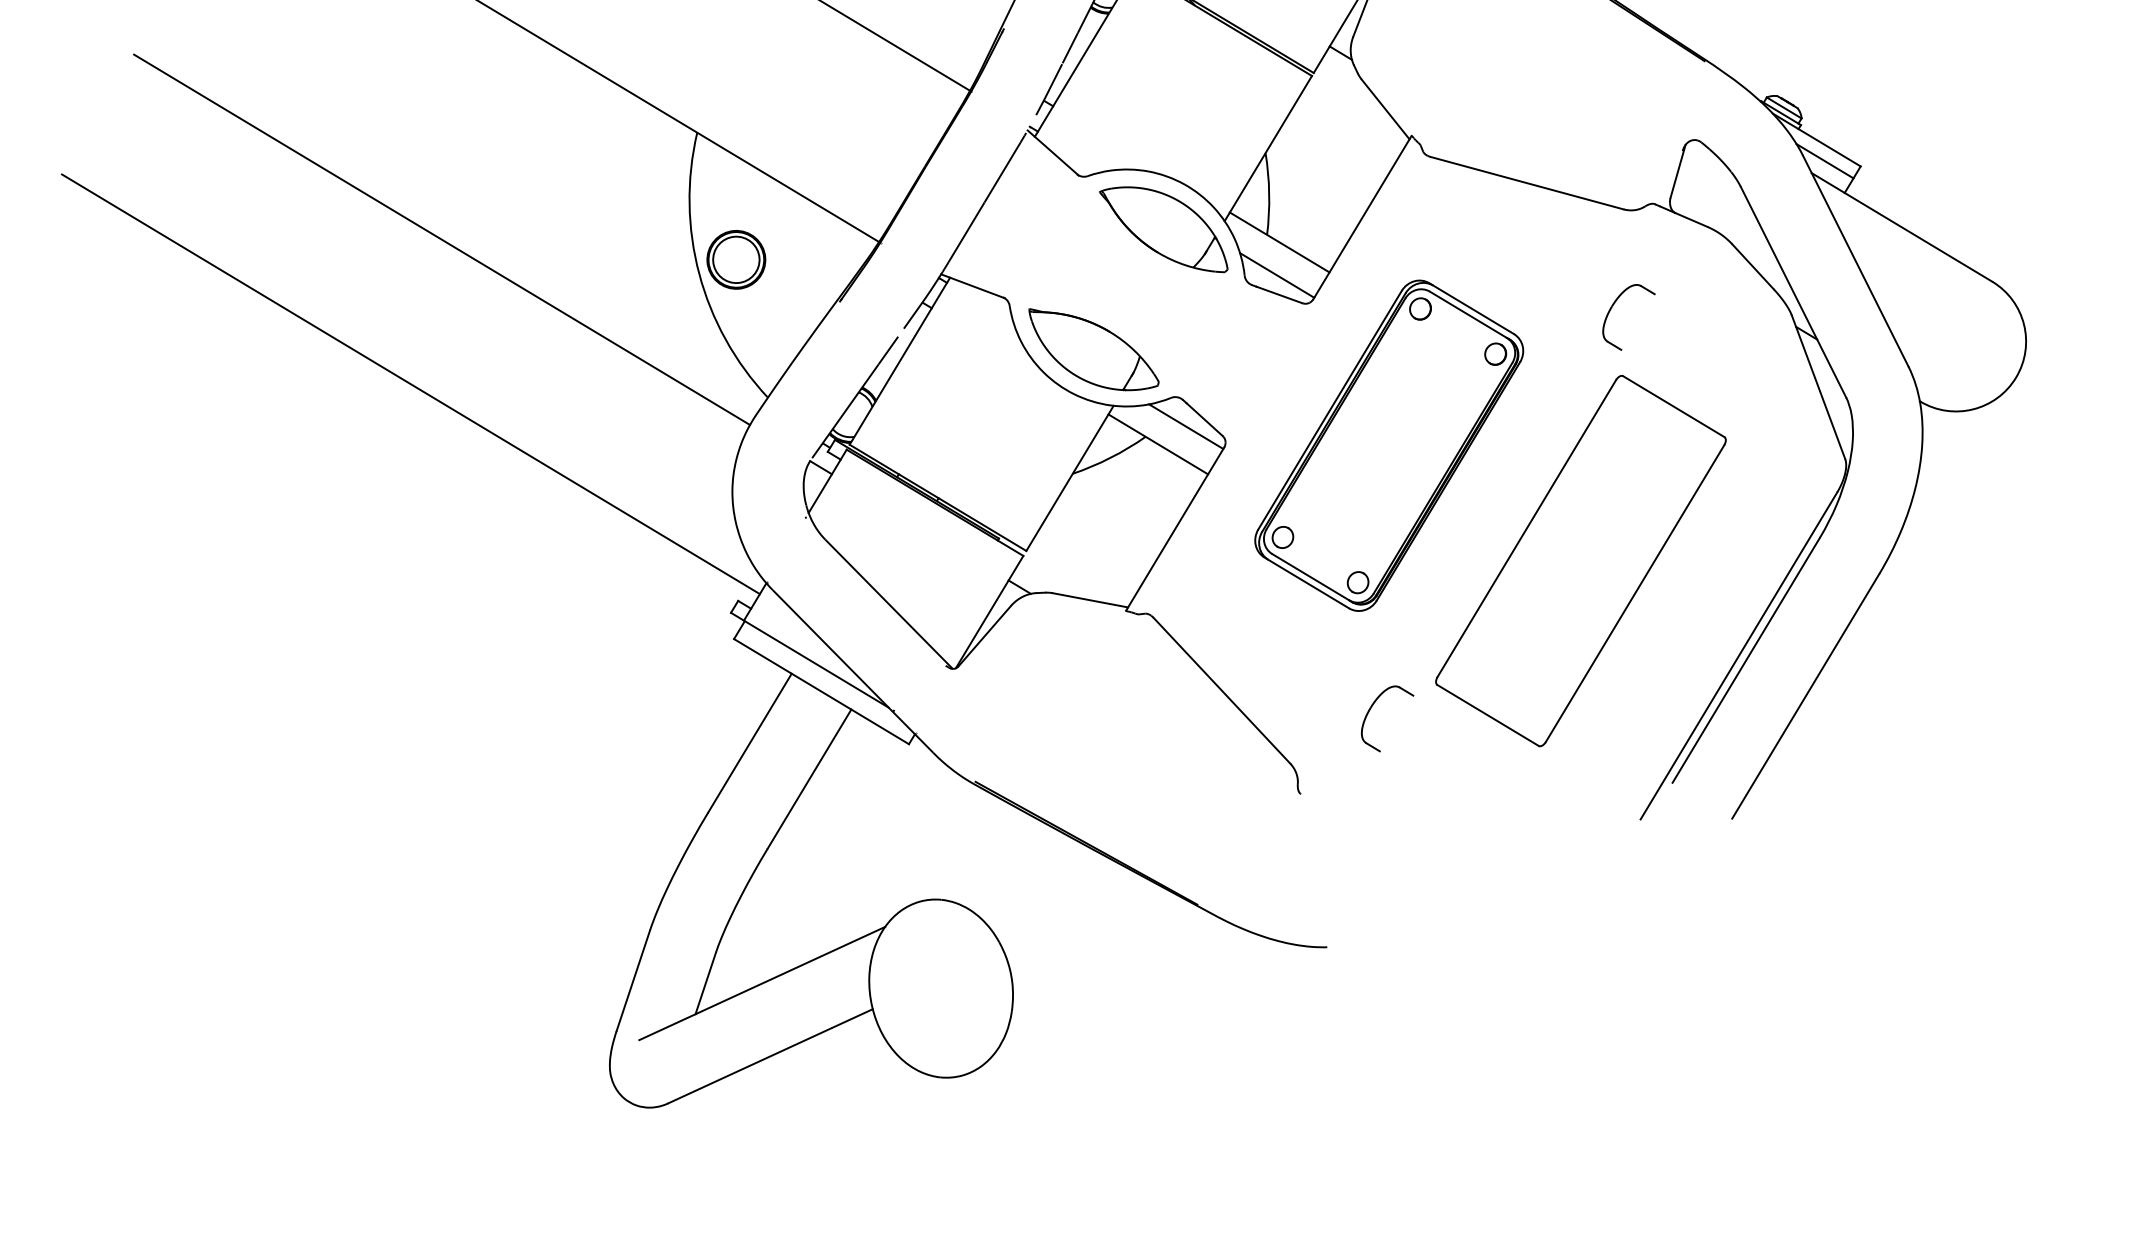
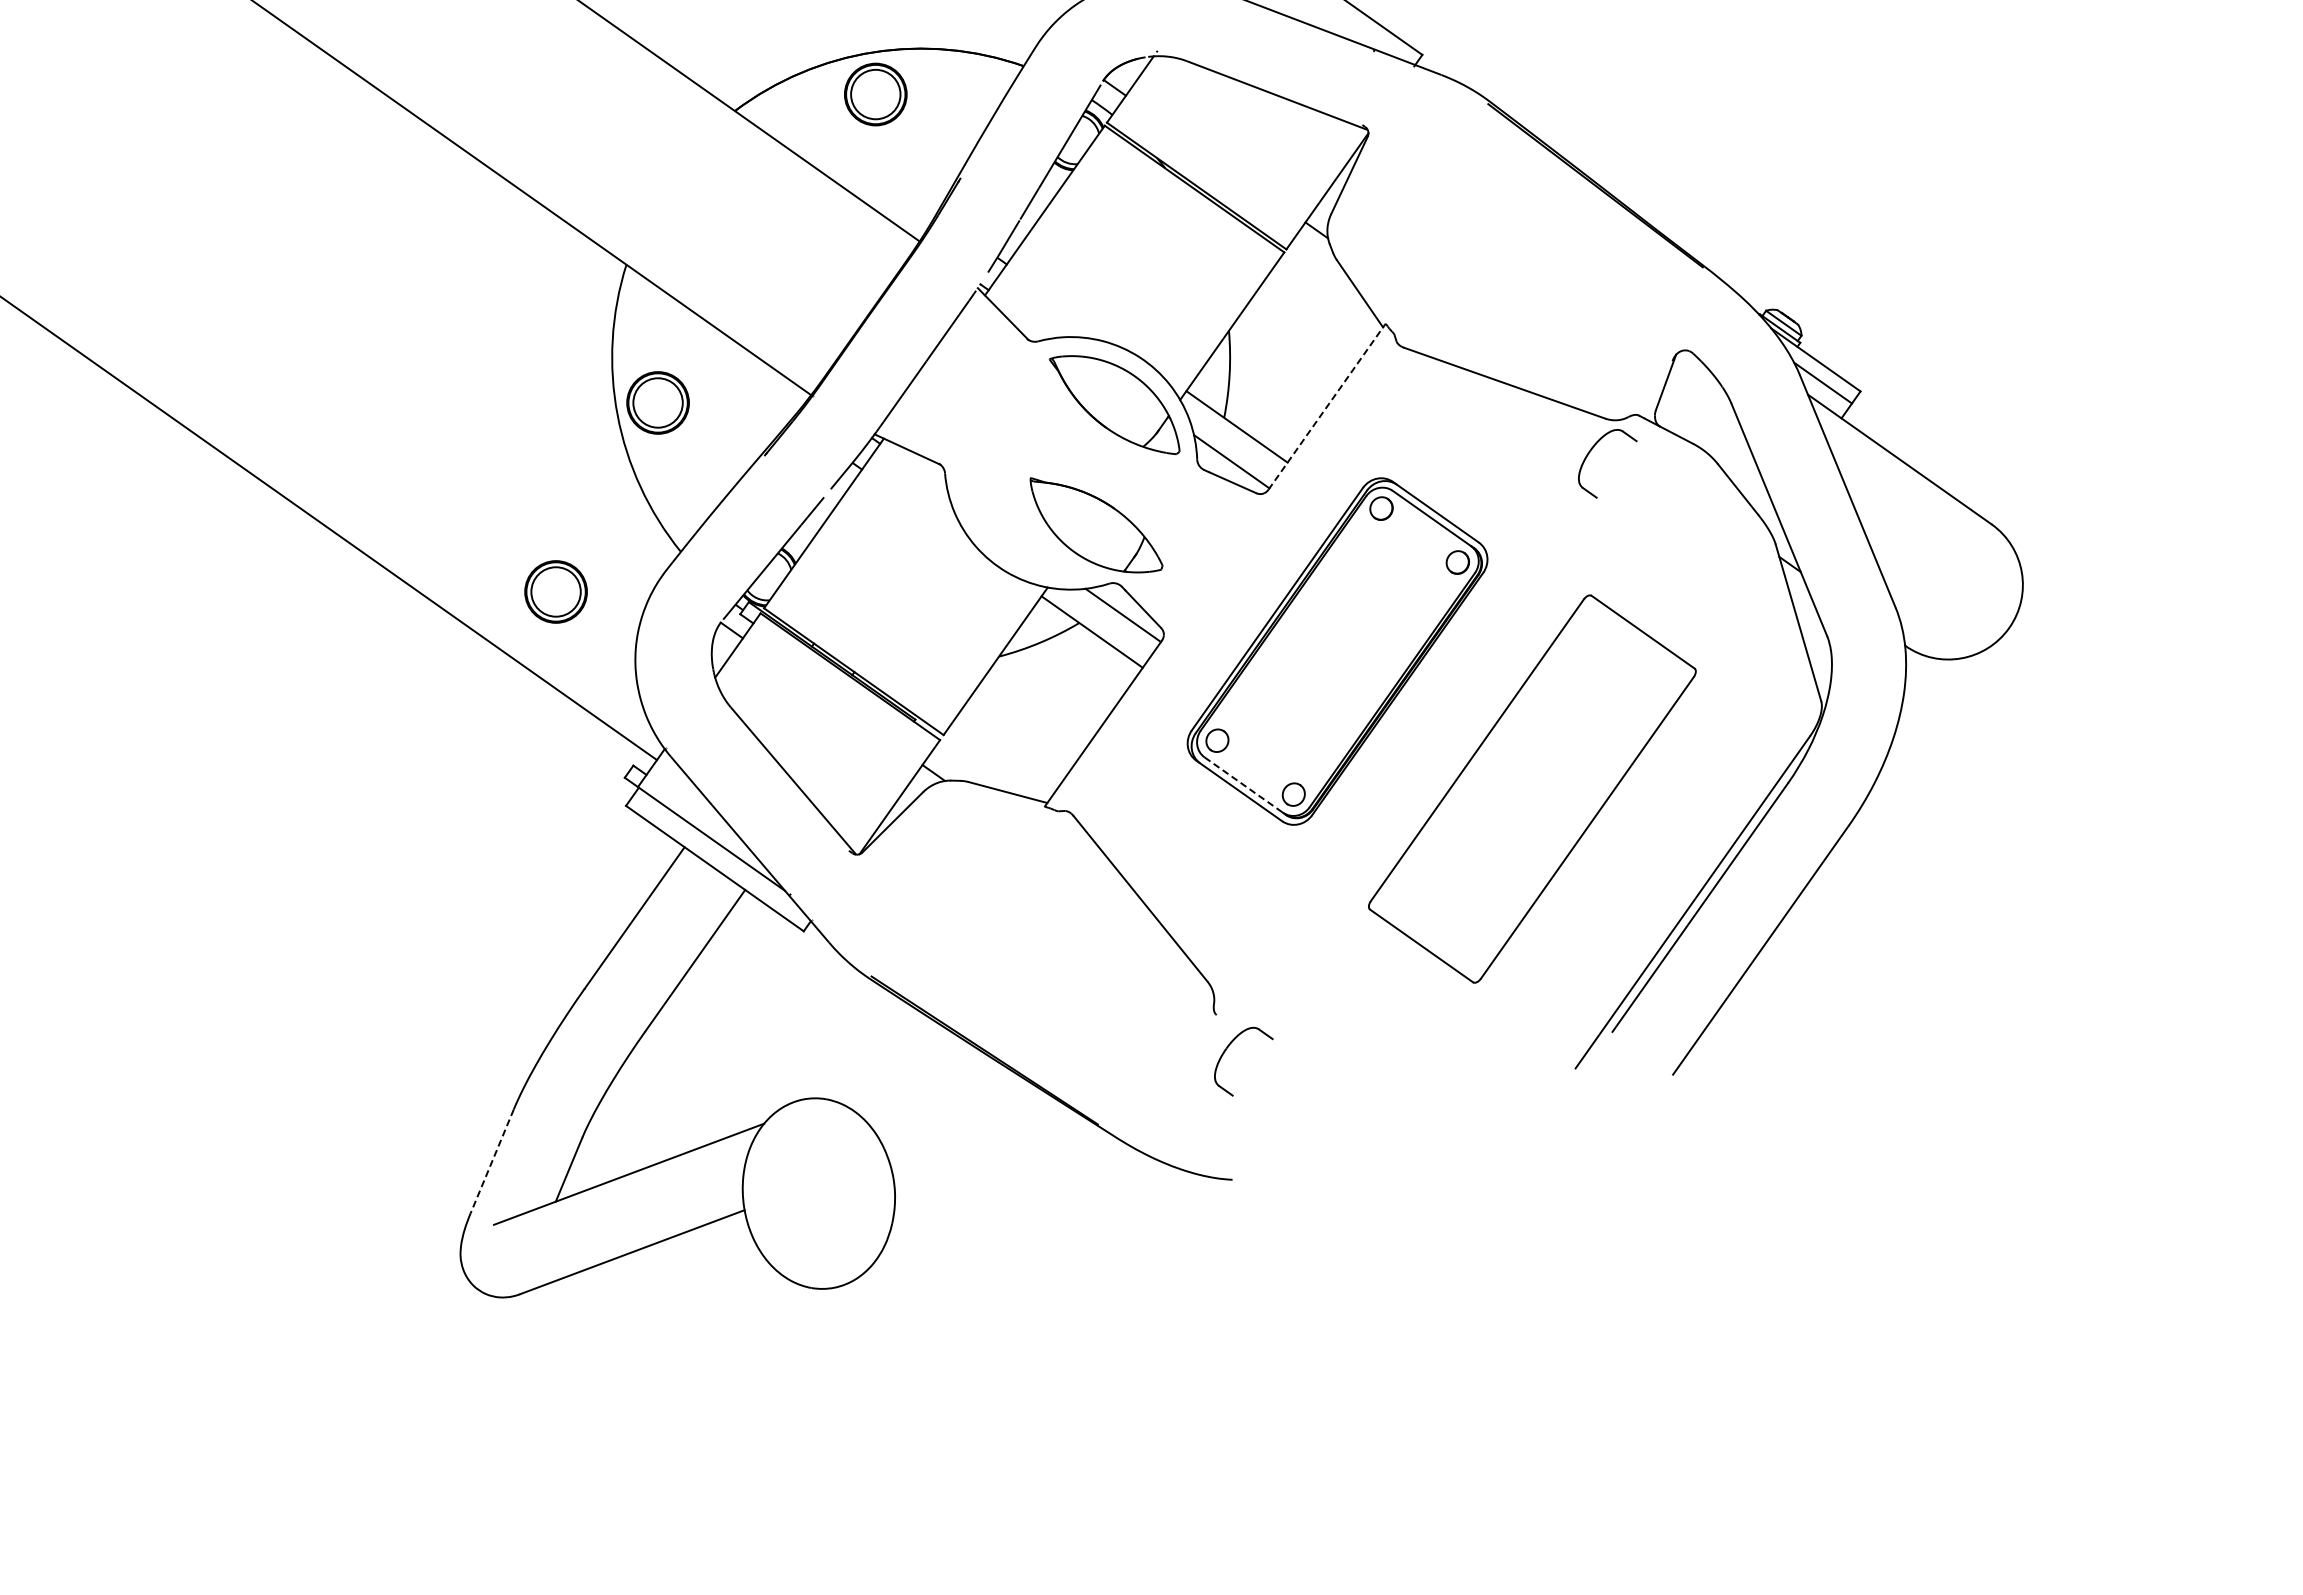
line: (1362, 217) -> (1327, 406), solid -> dashed
line: (441, 239) -> (346, 358), removed
part: (1612, 307) -> (1590, 452), moved
part: (1094, 348) -> (1096, 525), moved
part: (653, 443) -> (555, 591), added
line: (1310, 577) -> (1243, 785), solid -> dashed
part: (1370, 709) -> (1226, 1050), moved
line: (633, 980) -> (492, 1161), solid -> dashed

